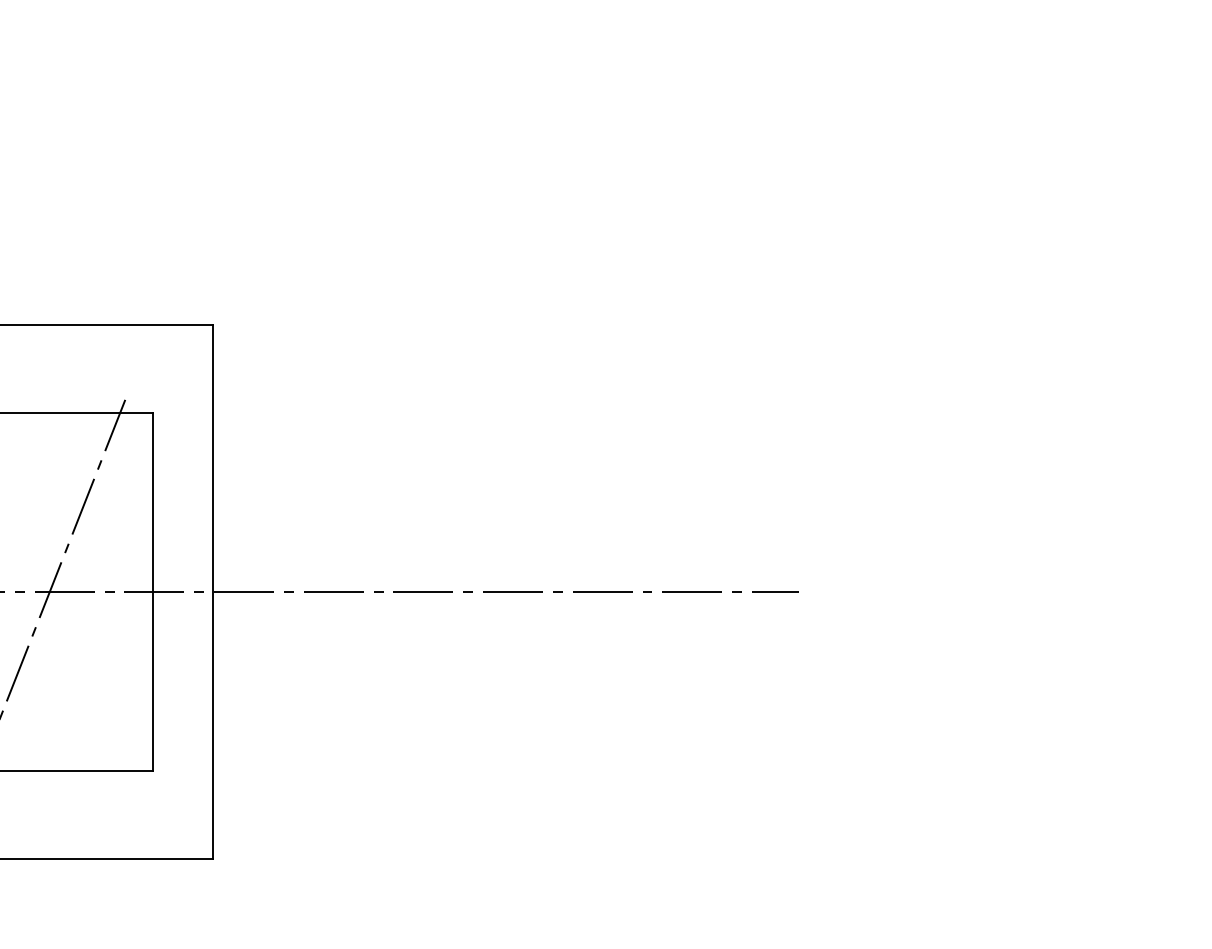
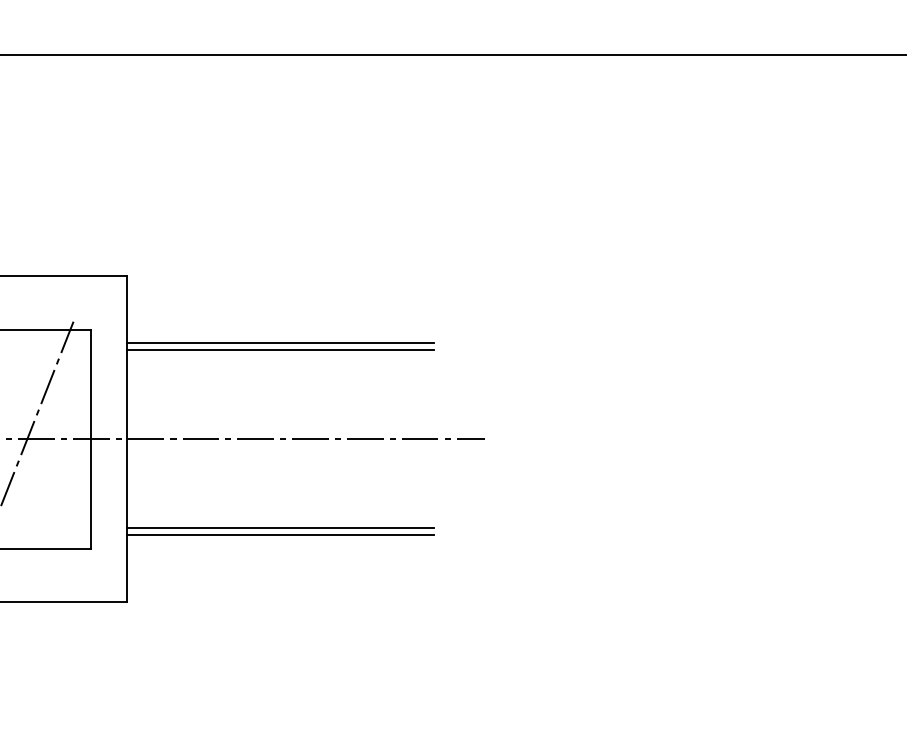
line: (463, 435) -> (280, 343), added
line: (463, 446) -> (280, 350), added
line: (463, 738) -> (280, 528), added
line: (463, 749) -> (280, 535), added

